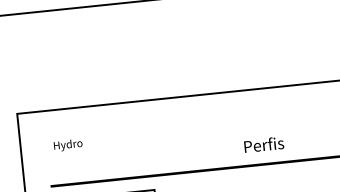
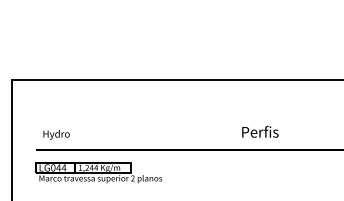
text: (68, 144) -> (56, 134), moved
text: (264, 144) -> (260, 131), moved

